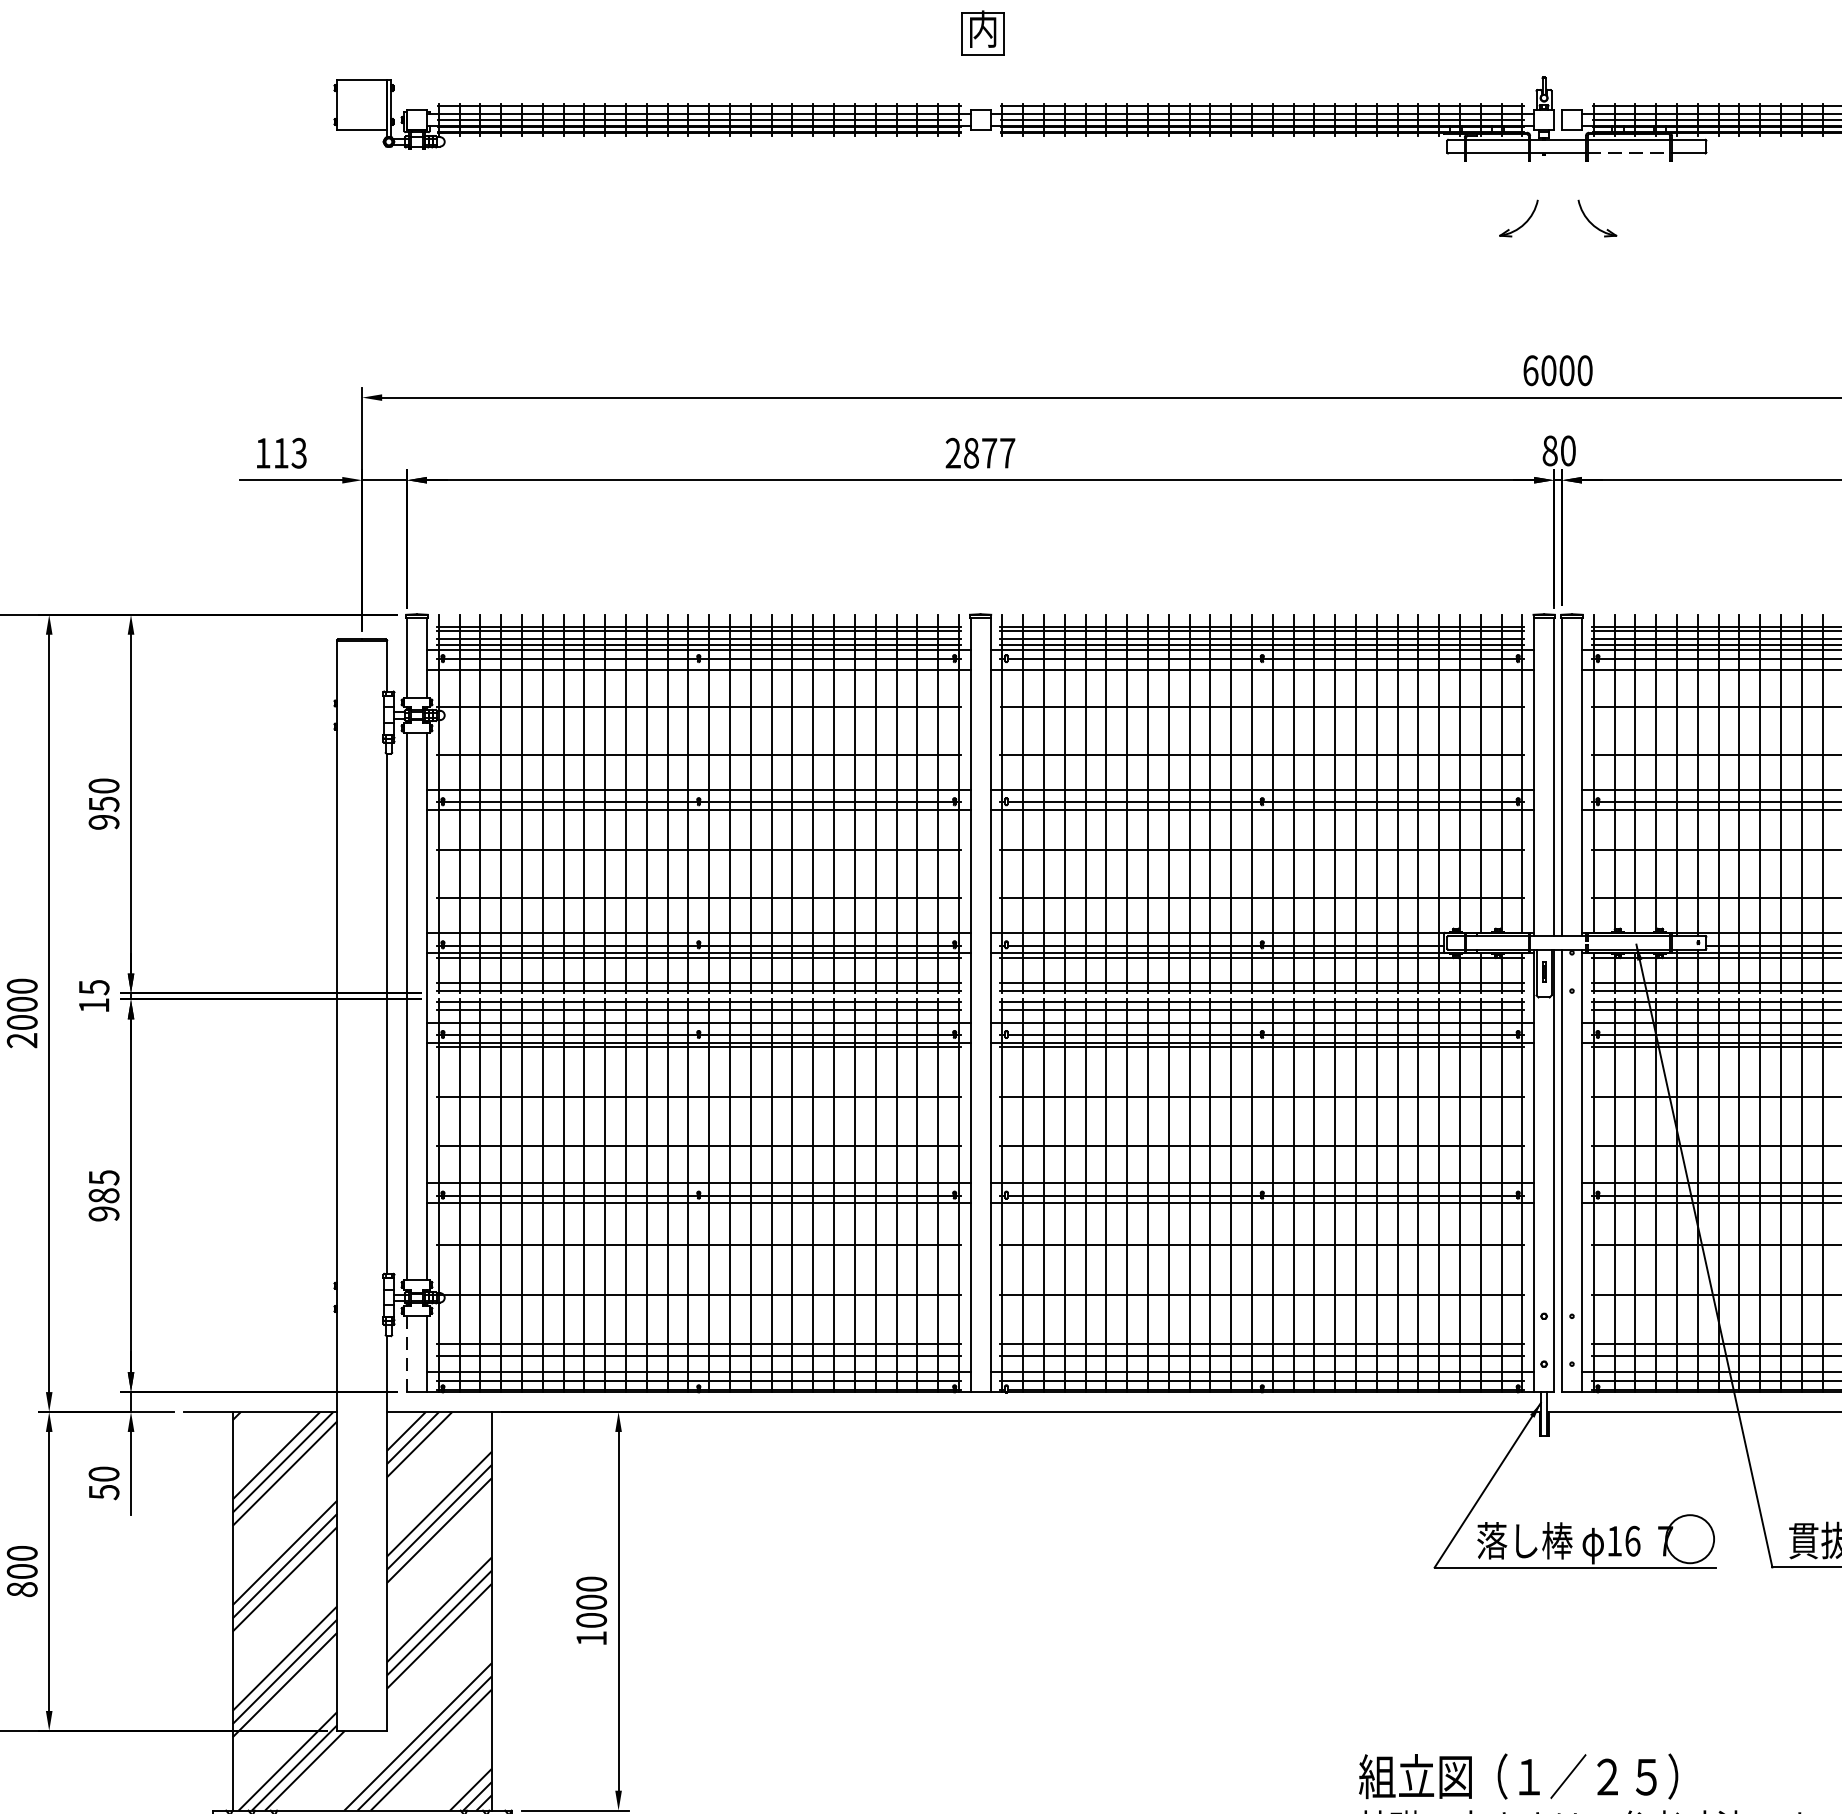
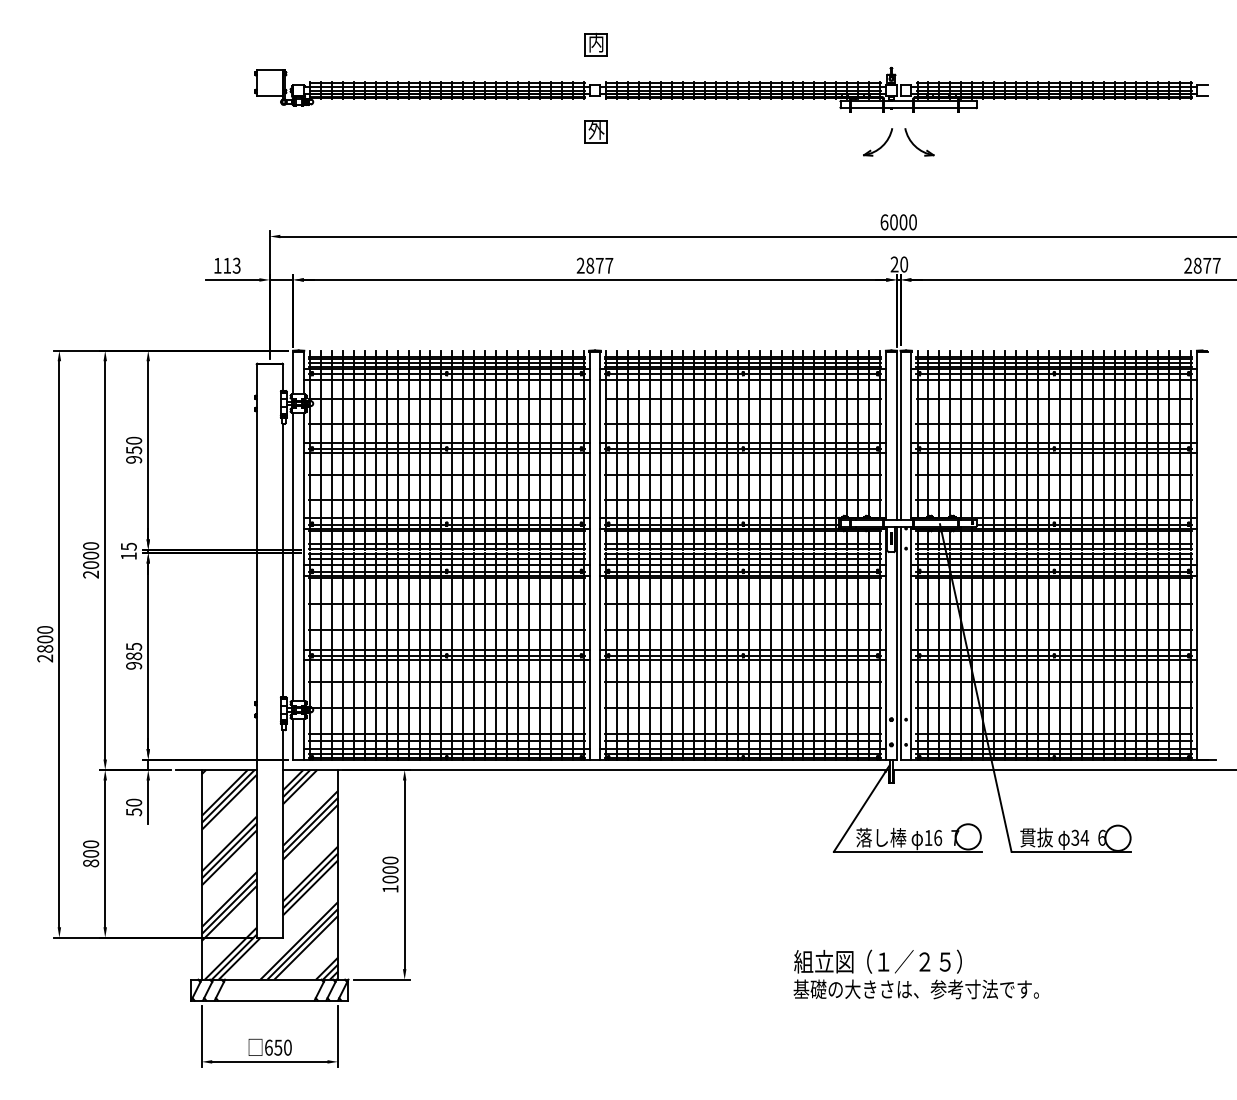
line: (1629, 154) -> (936, 108), dashed -> solid
part: (981, 197) -> (595, 131), added
part: (1519, 218) -> (878, 142), size x1.43
part: (1597, 218) -> (919, 142), size x1.43
text: (1549, 450) -> (894, 264), 80 -> 20
line: (407, 1352) -> (293, 738), dashed -> solid

